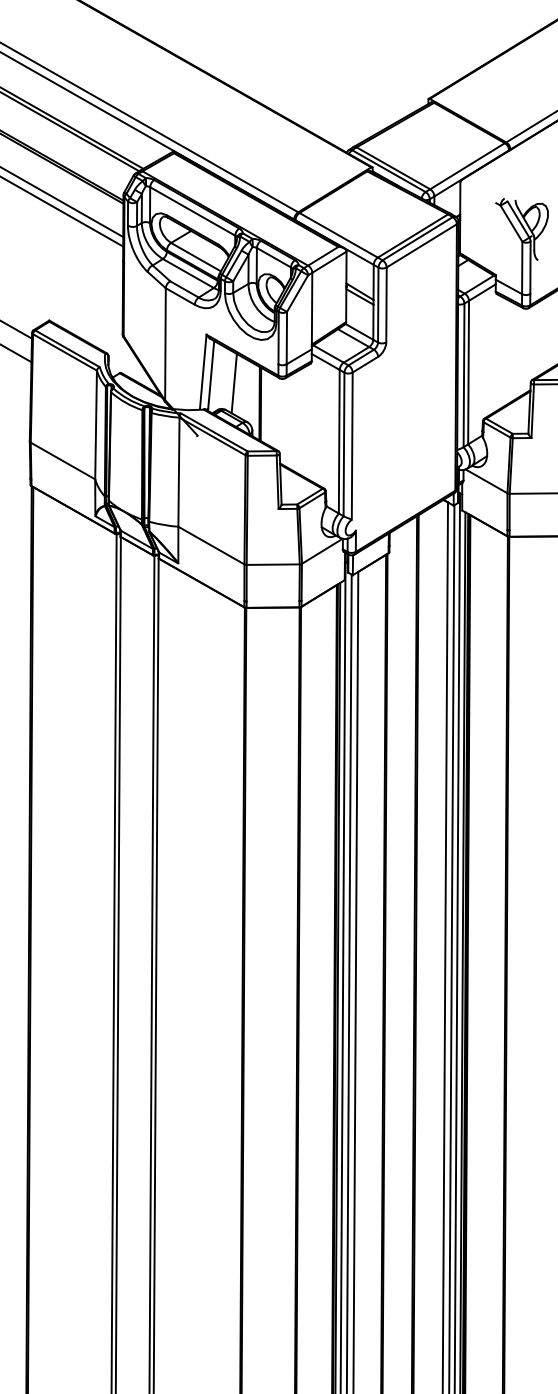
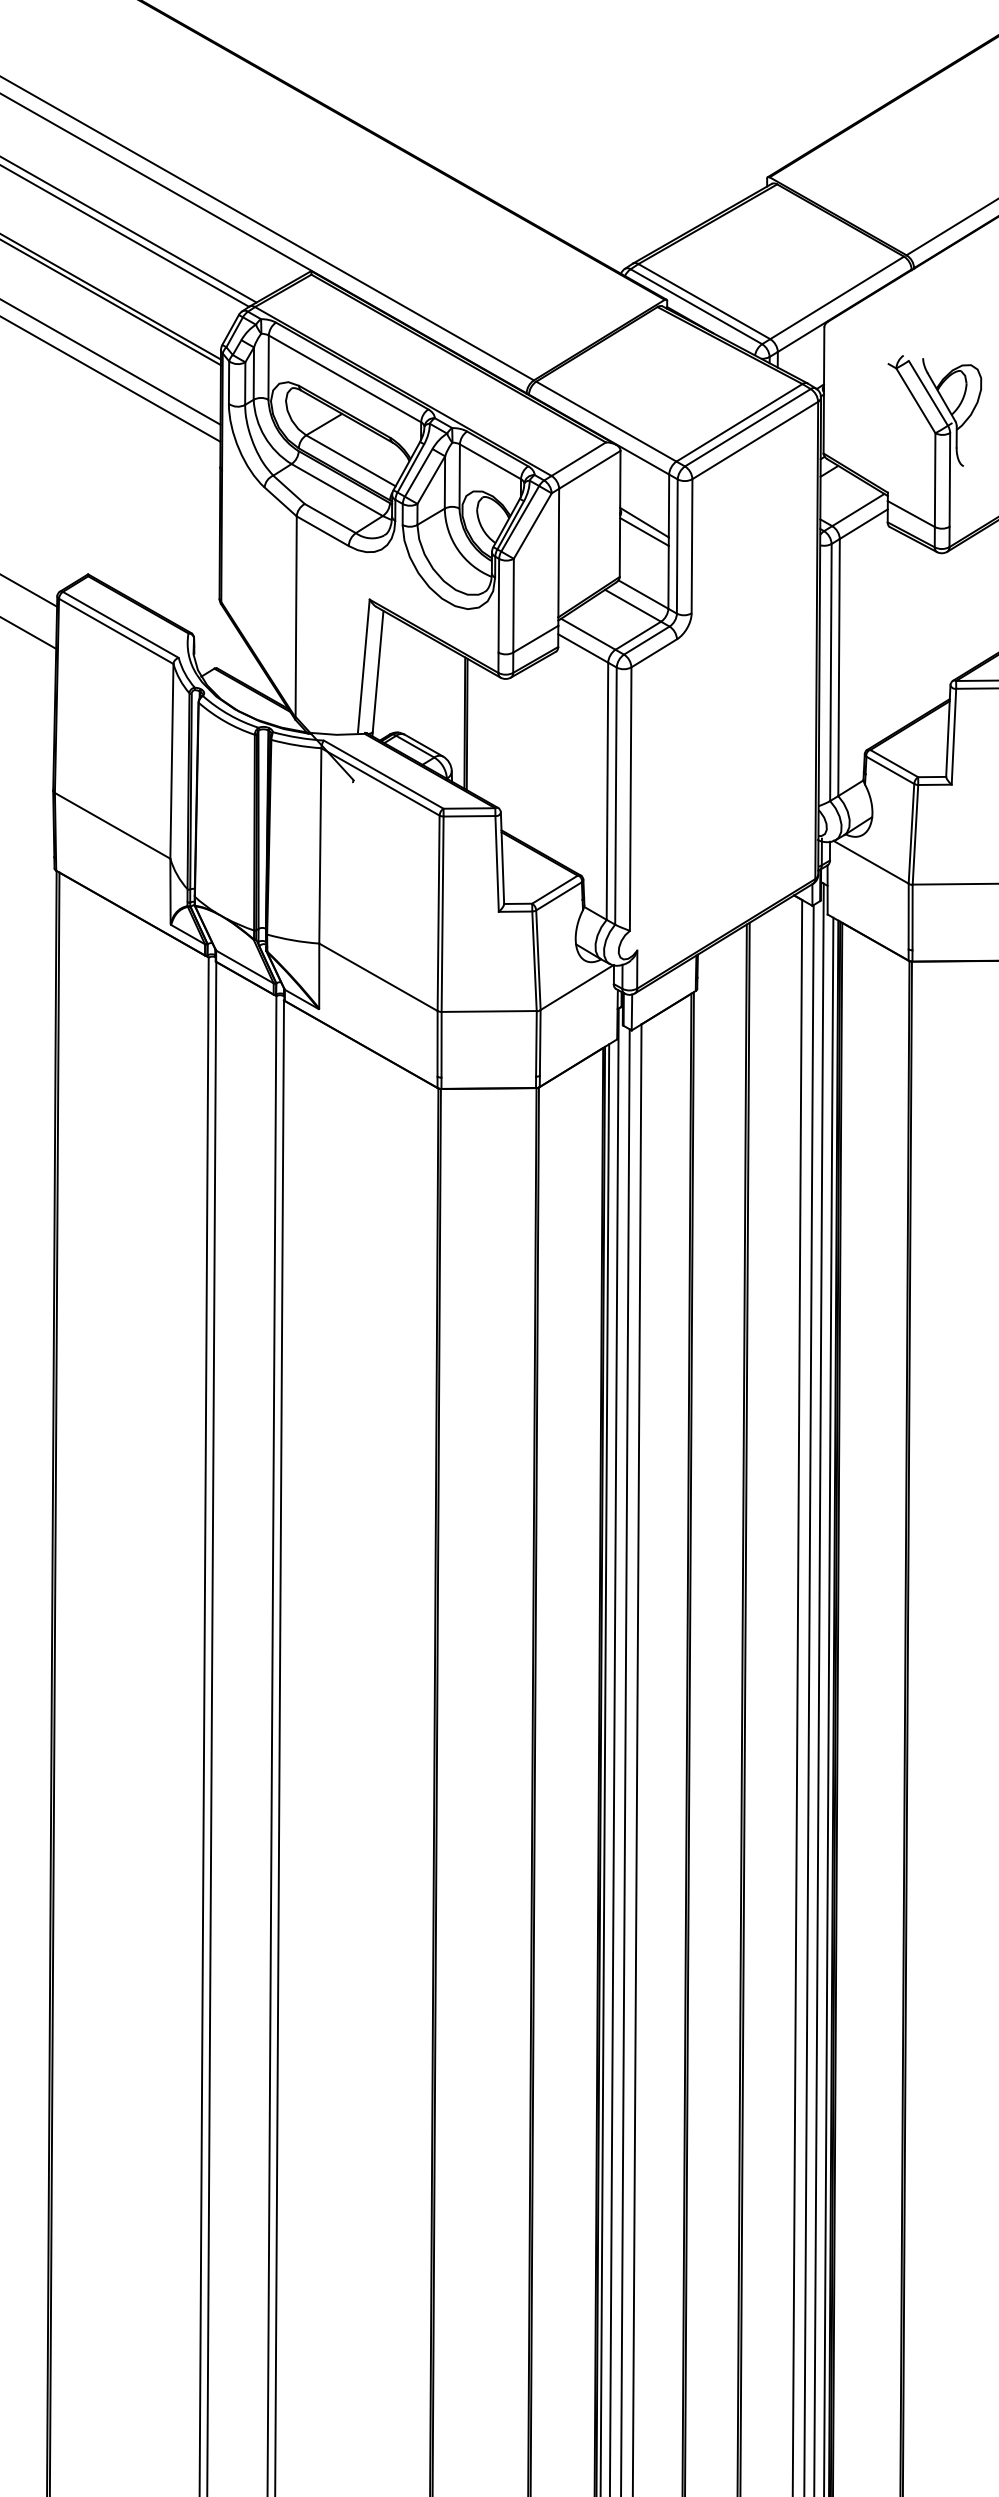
line: (233, 383) -> (418, 687), removed

